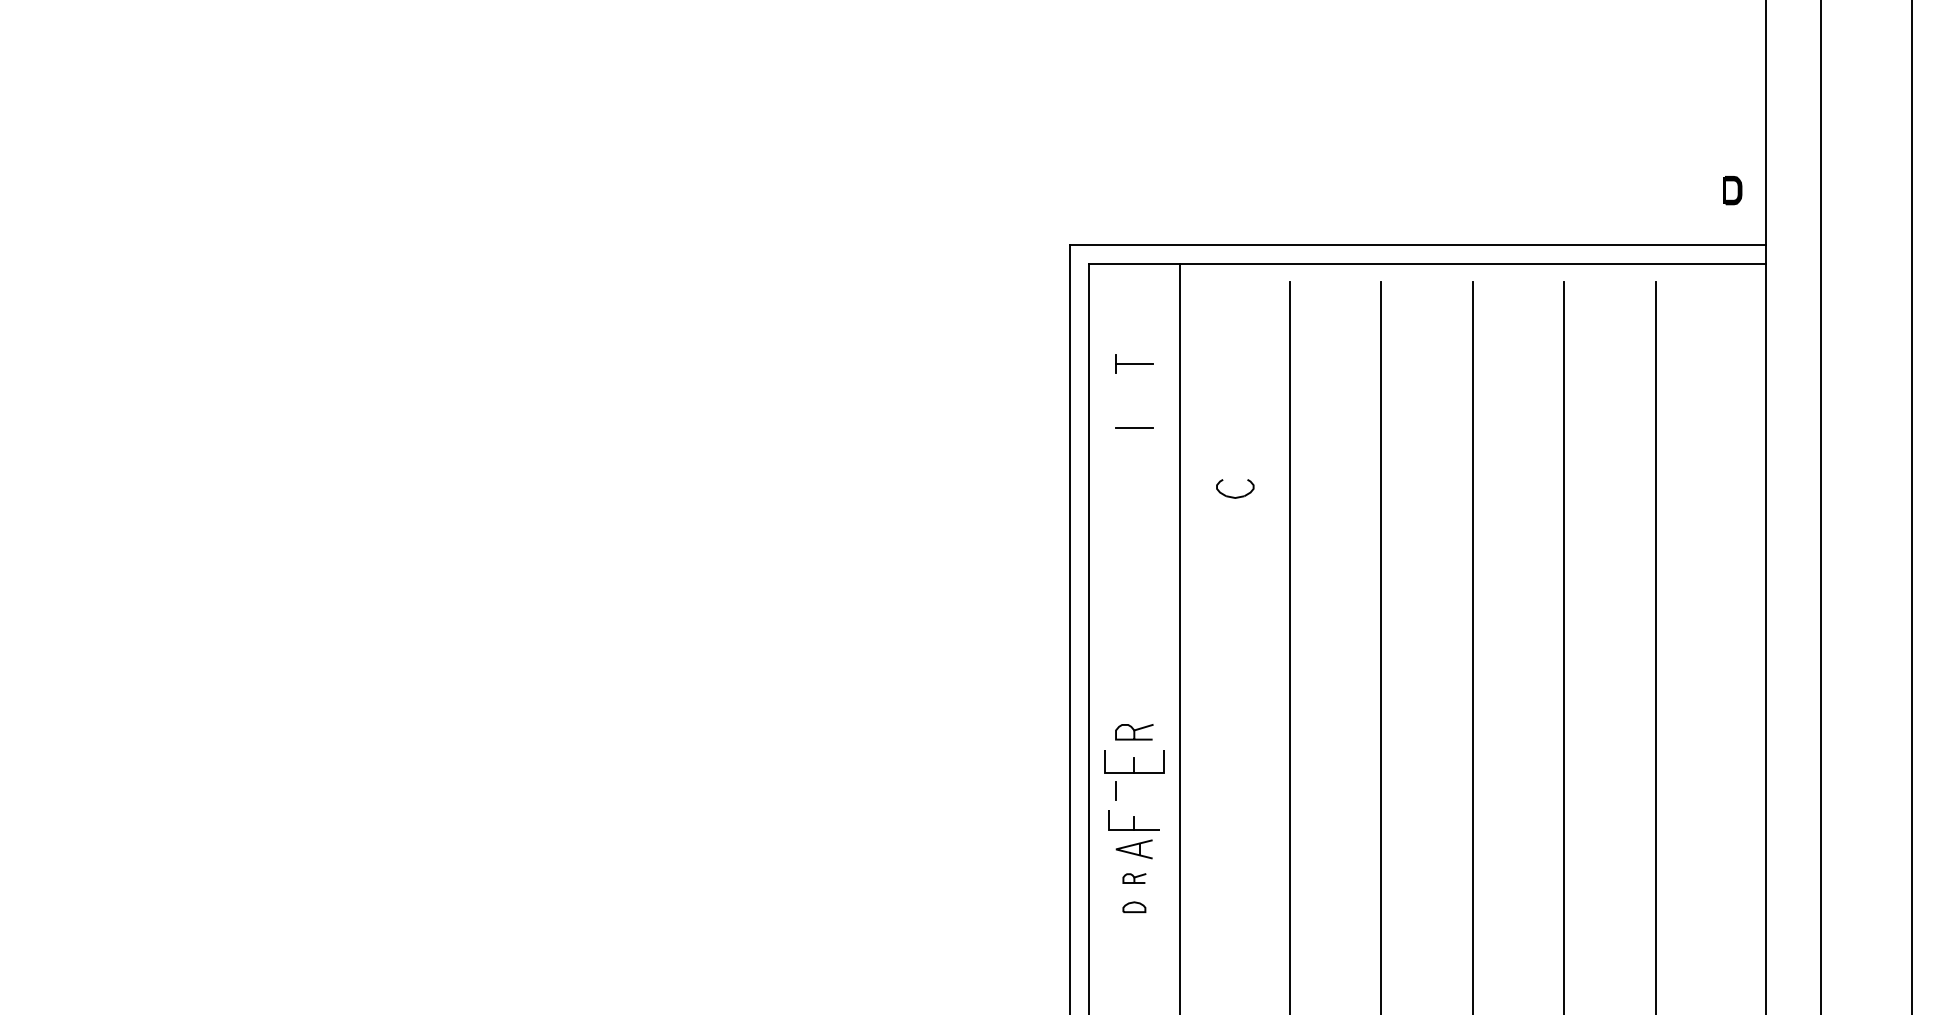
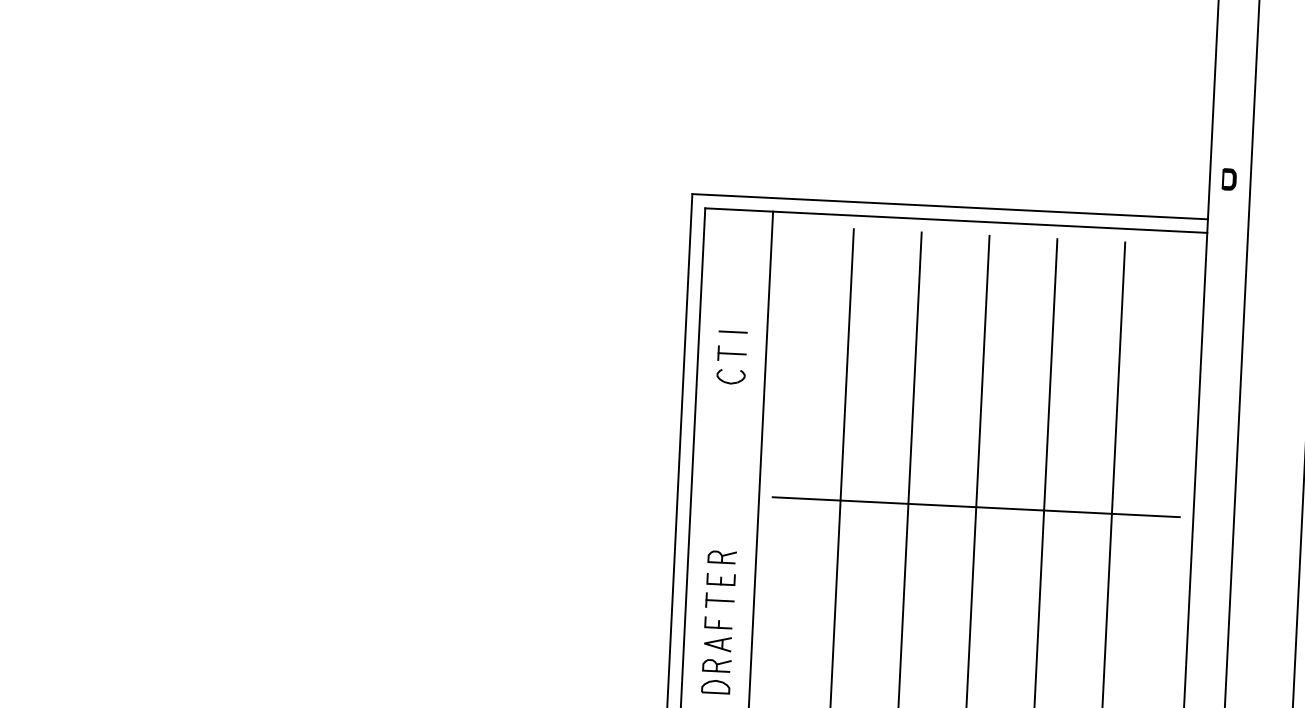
part: (1732, 190) -> (1229, 179), moved
part: (1134, 363) -> (732, 353), moved
part: (1236, 496) -> (731, 382), moved
line: (1472, 648) -> (975, 507), added
part: (1134, 761) -> (721, 579), size x0.62
line: (1134, 790) -> (720, 600), added
part: (1133, 820) -> (718, 622), size x0.71
part: (1134, 878) -> (717, 665), size x1.67
part: (1134, 907) -> (715, 687), size x1.67

